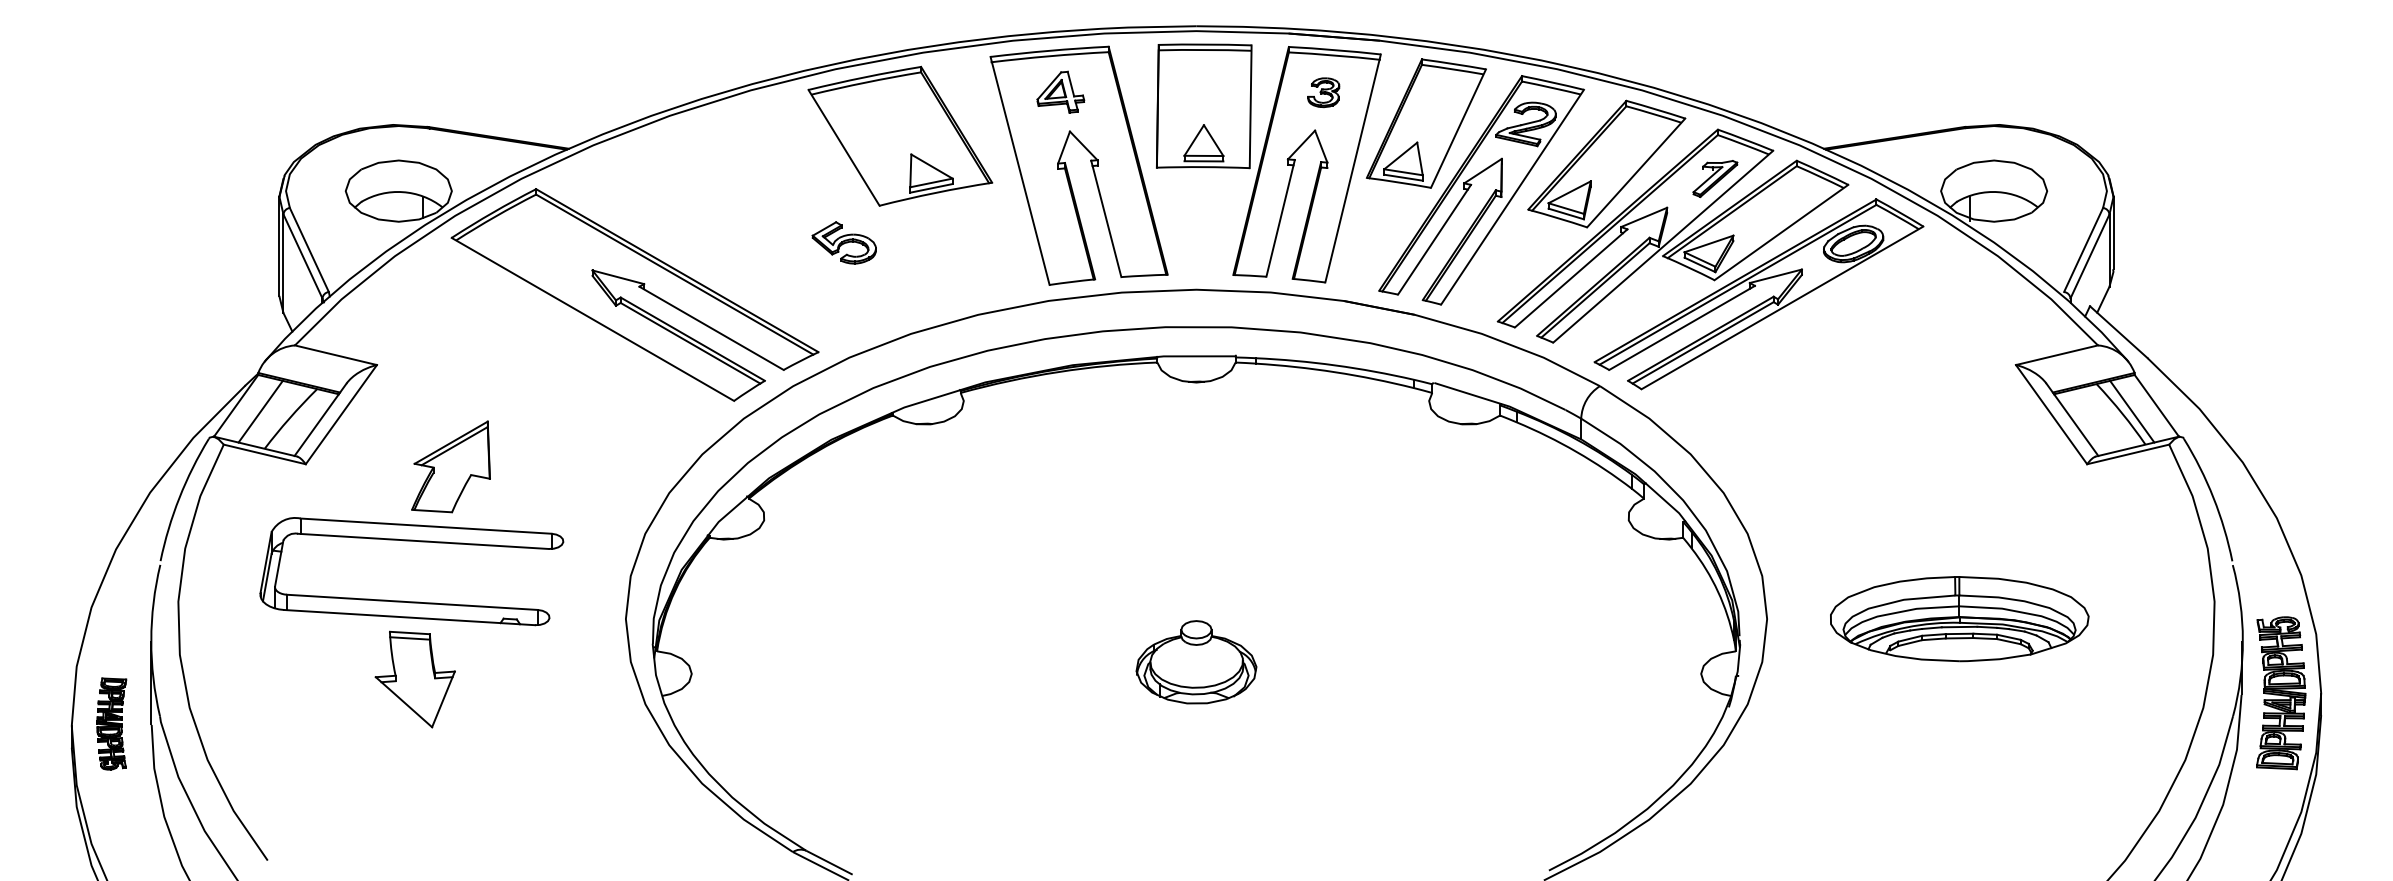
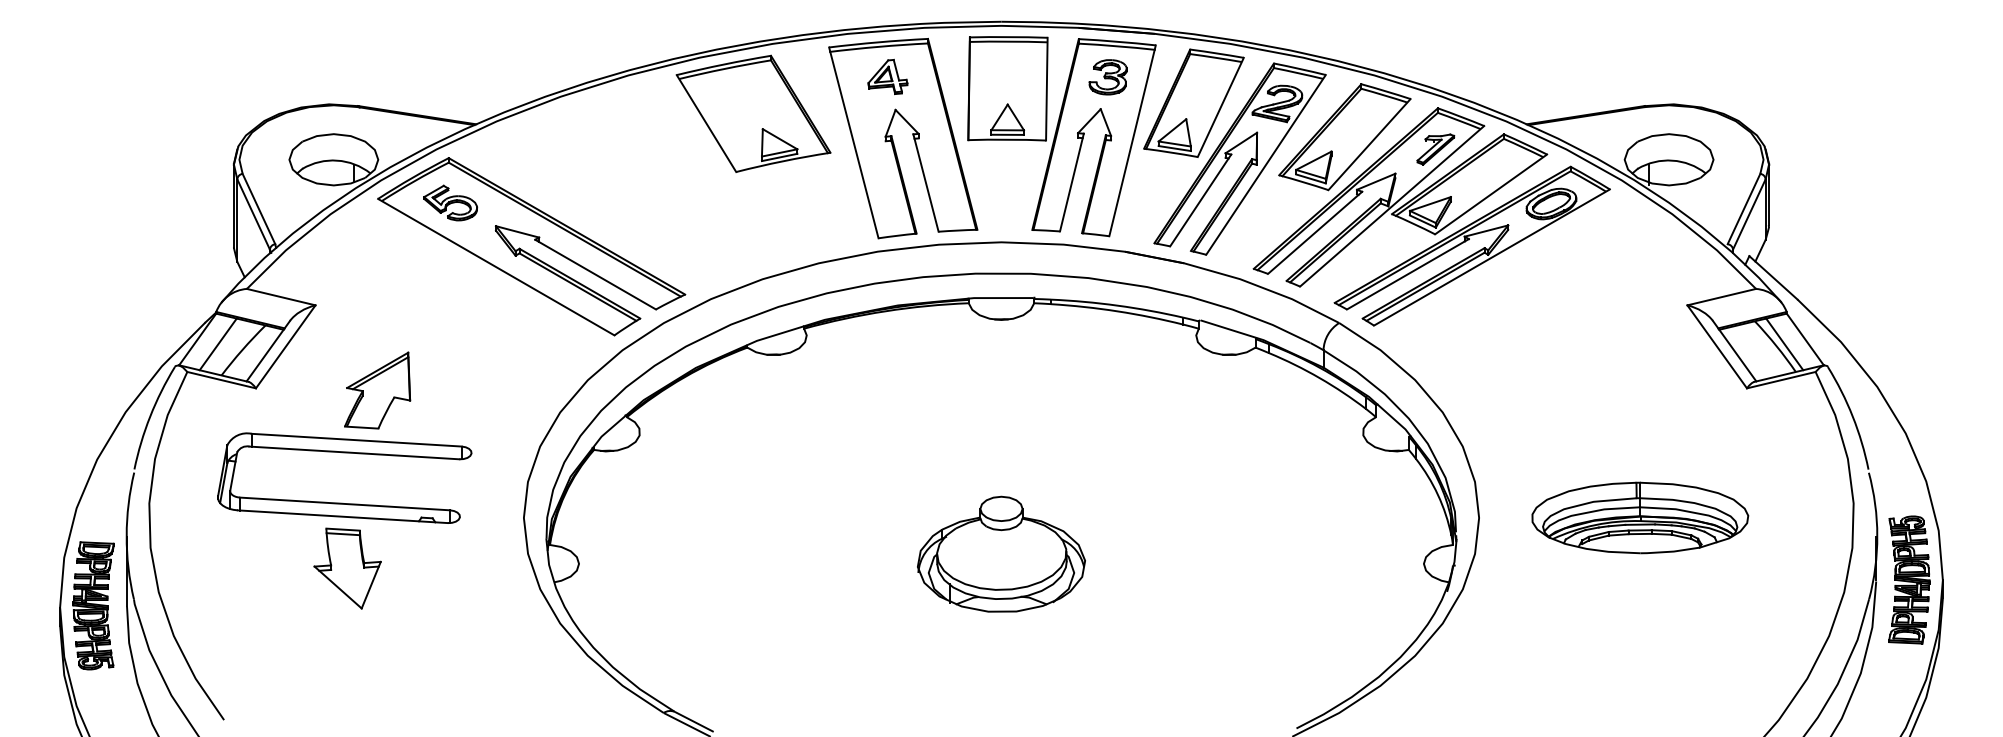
part: (1323, 92) -> (1107, 77), size x1.43
part: (843, 242) -> (449, 202), moved
part: (1196, 661) -> (1001, 553), size x1.67
part: (111, 723) -> (93, 605), size x1.67

